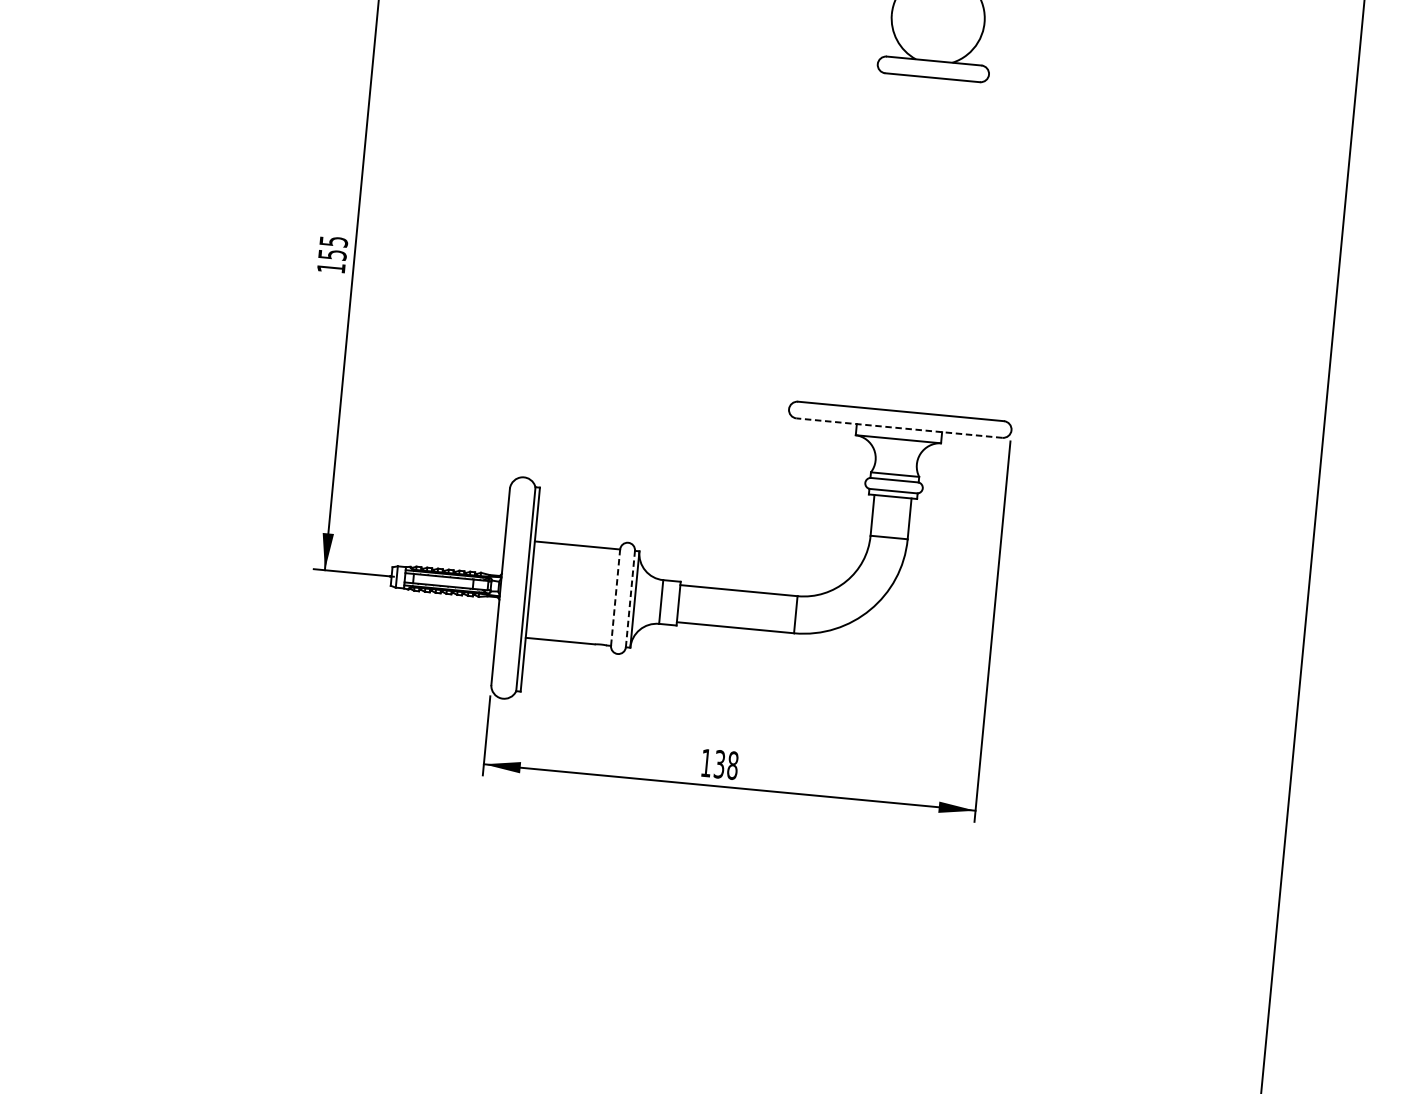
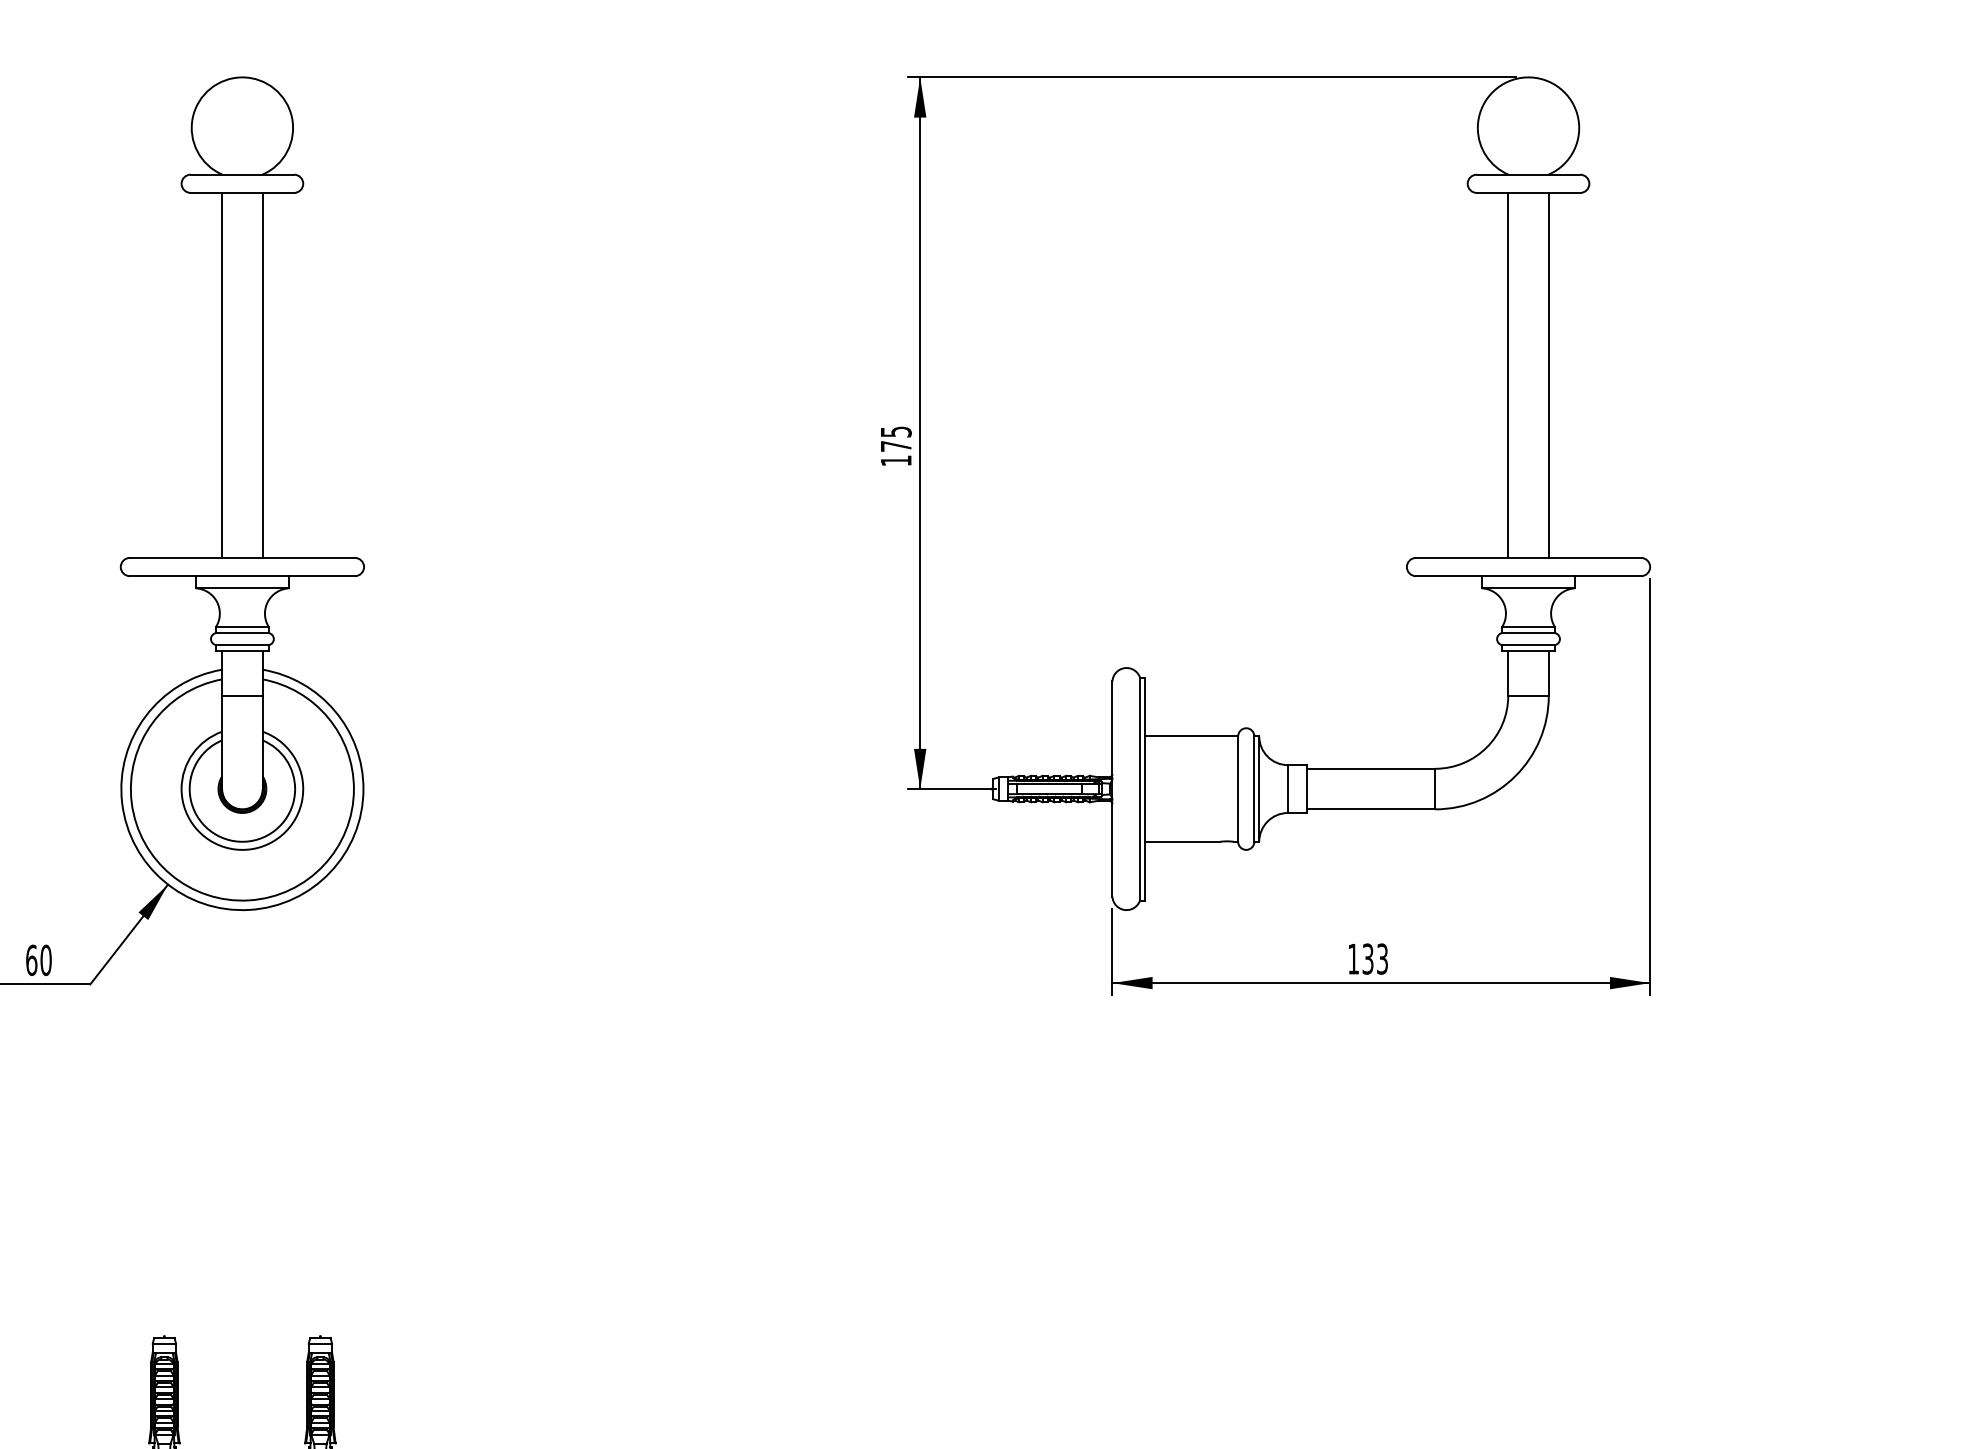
line: (898, 242) -> (1508, 374), added
line: (935, 245) -> (1548, 374), added
text: (332, 254) -> (896, 446), 155 -> 175
line: (899, 428) -> (1528, 576), dashed -> solid
line: (615, 598) -> (1238, 789), dashed -> solid
line: (630, 599) -> (1254, 789), dashed -> solid
text: (732, 765) -> (1382, 958), 138 -> 133

